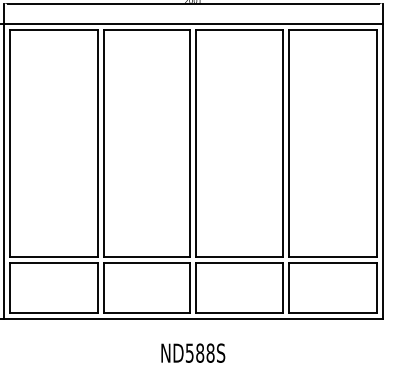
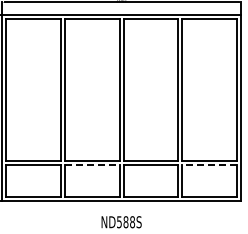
line: (146, 263) -> (92, 165), solid -> dashed
line: (332, 263) -> (209, 165), solid -> dashed

